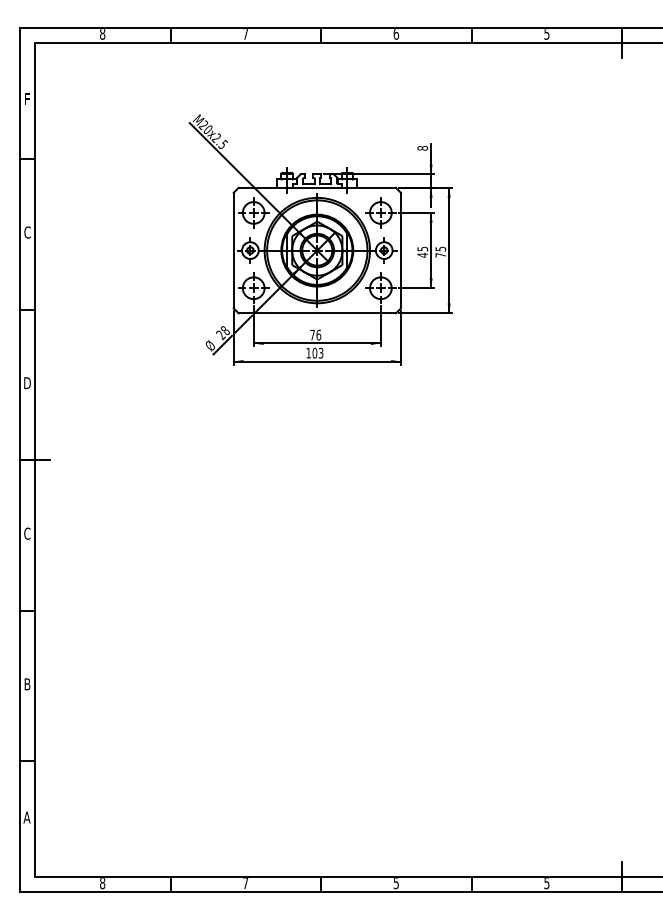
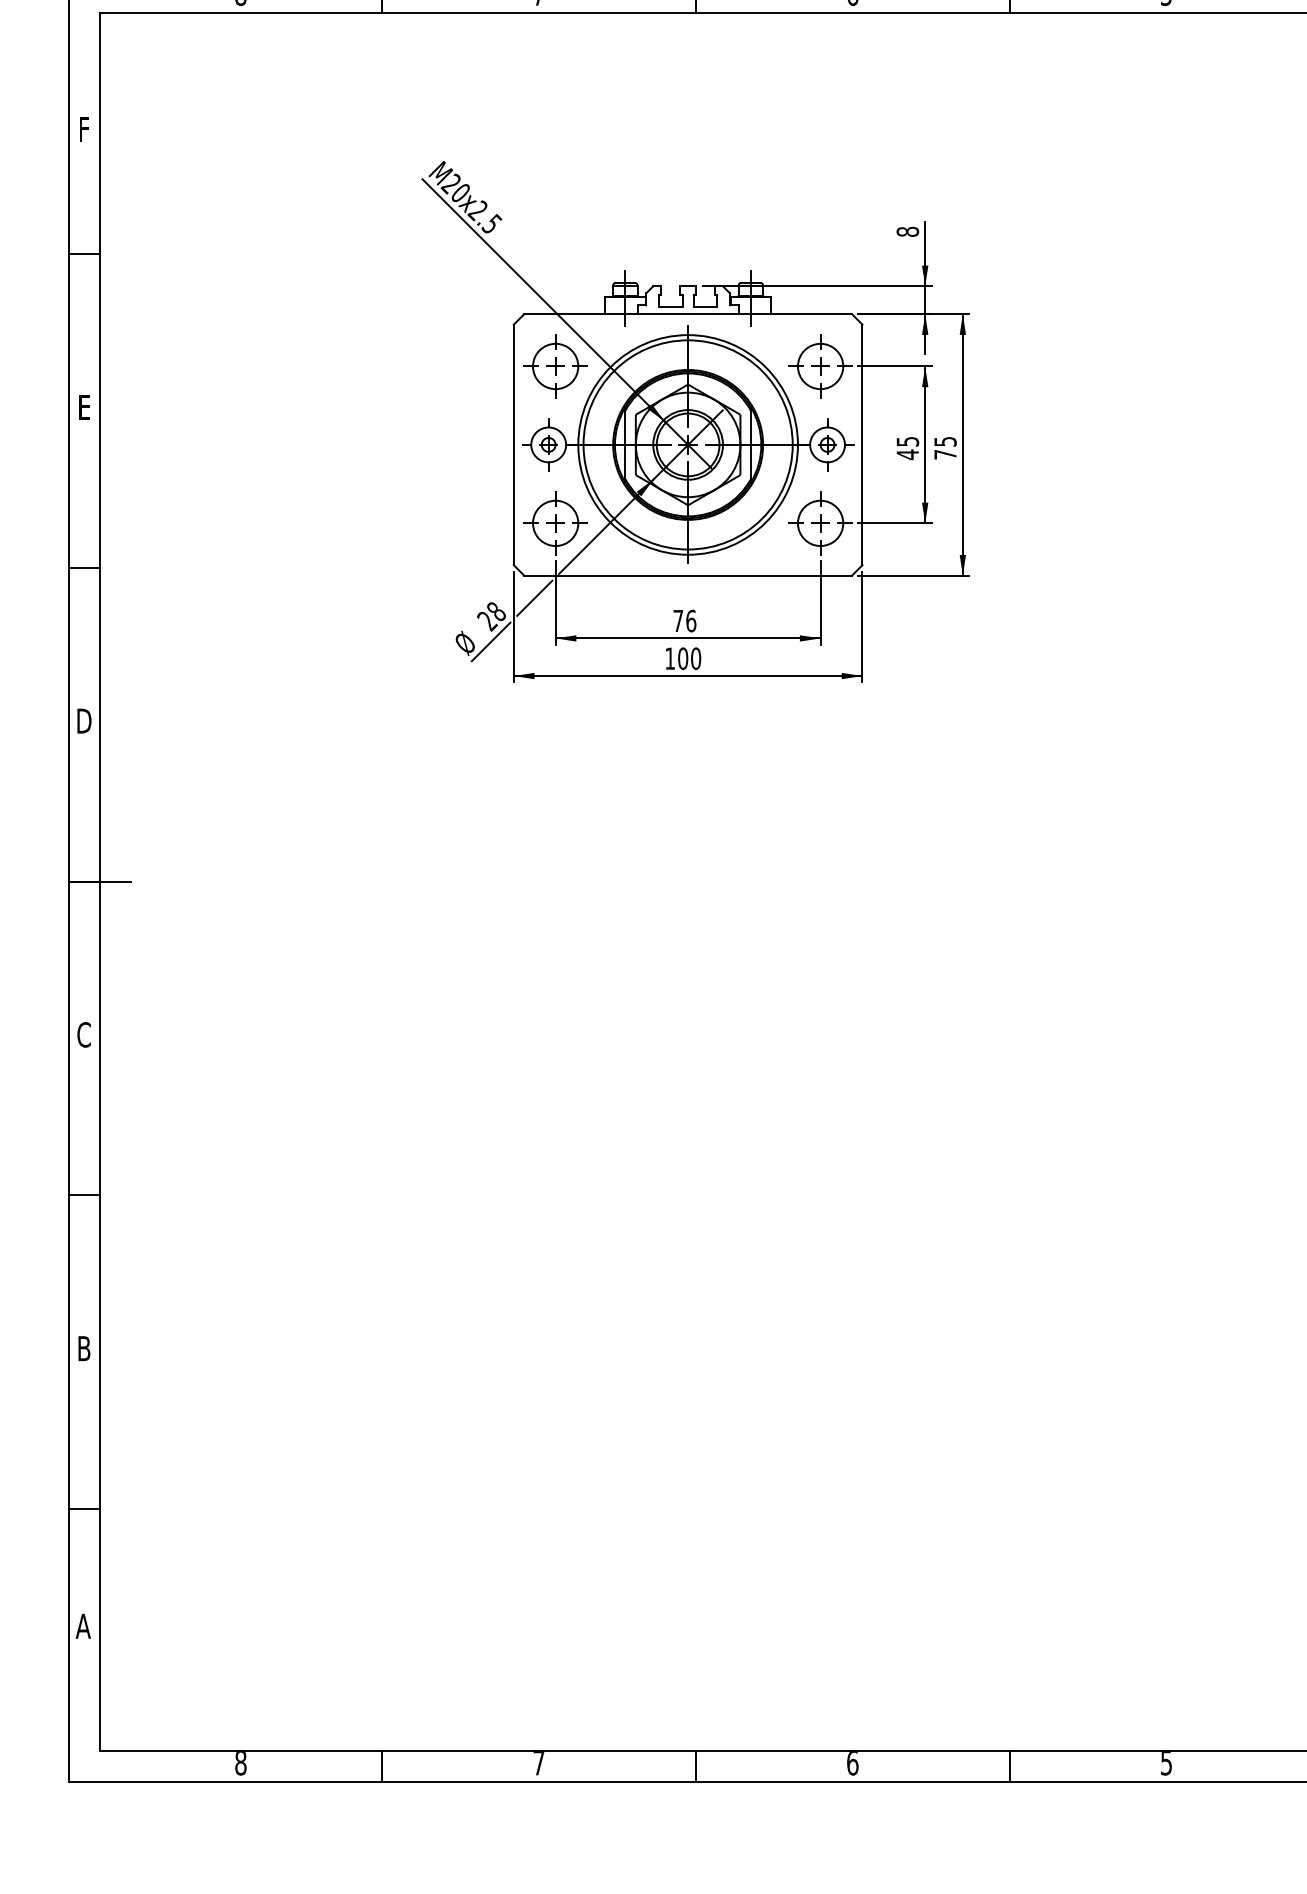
text: (27, 232) -> (84, 407), C -> E
text: (320, 352) -> (694, 657), 103 -> 100
text: (396, 883) -> (853, 1763), 5 -> 6

